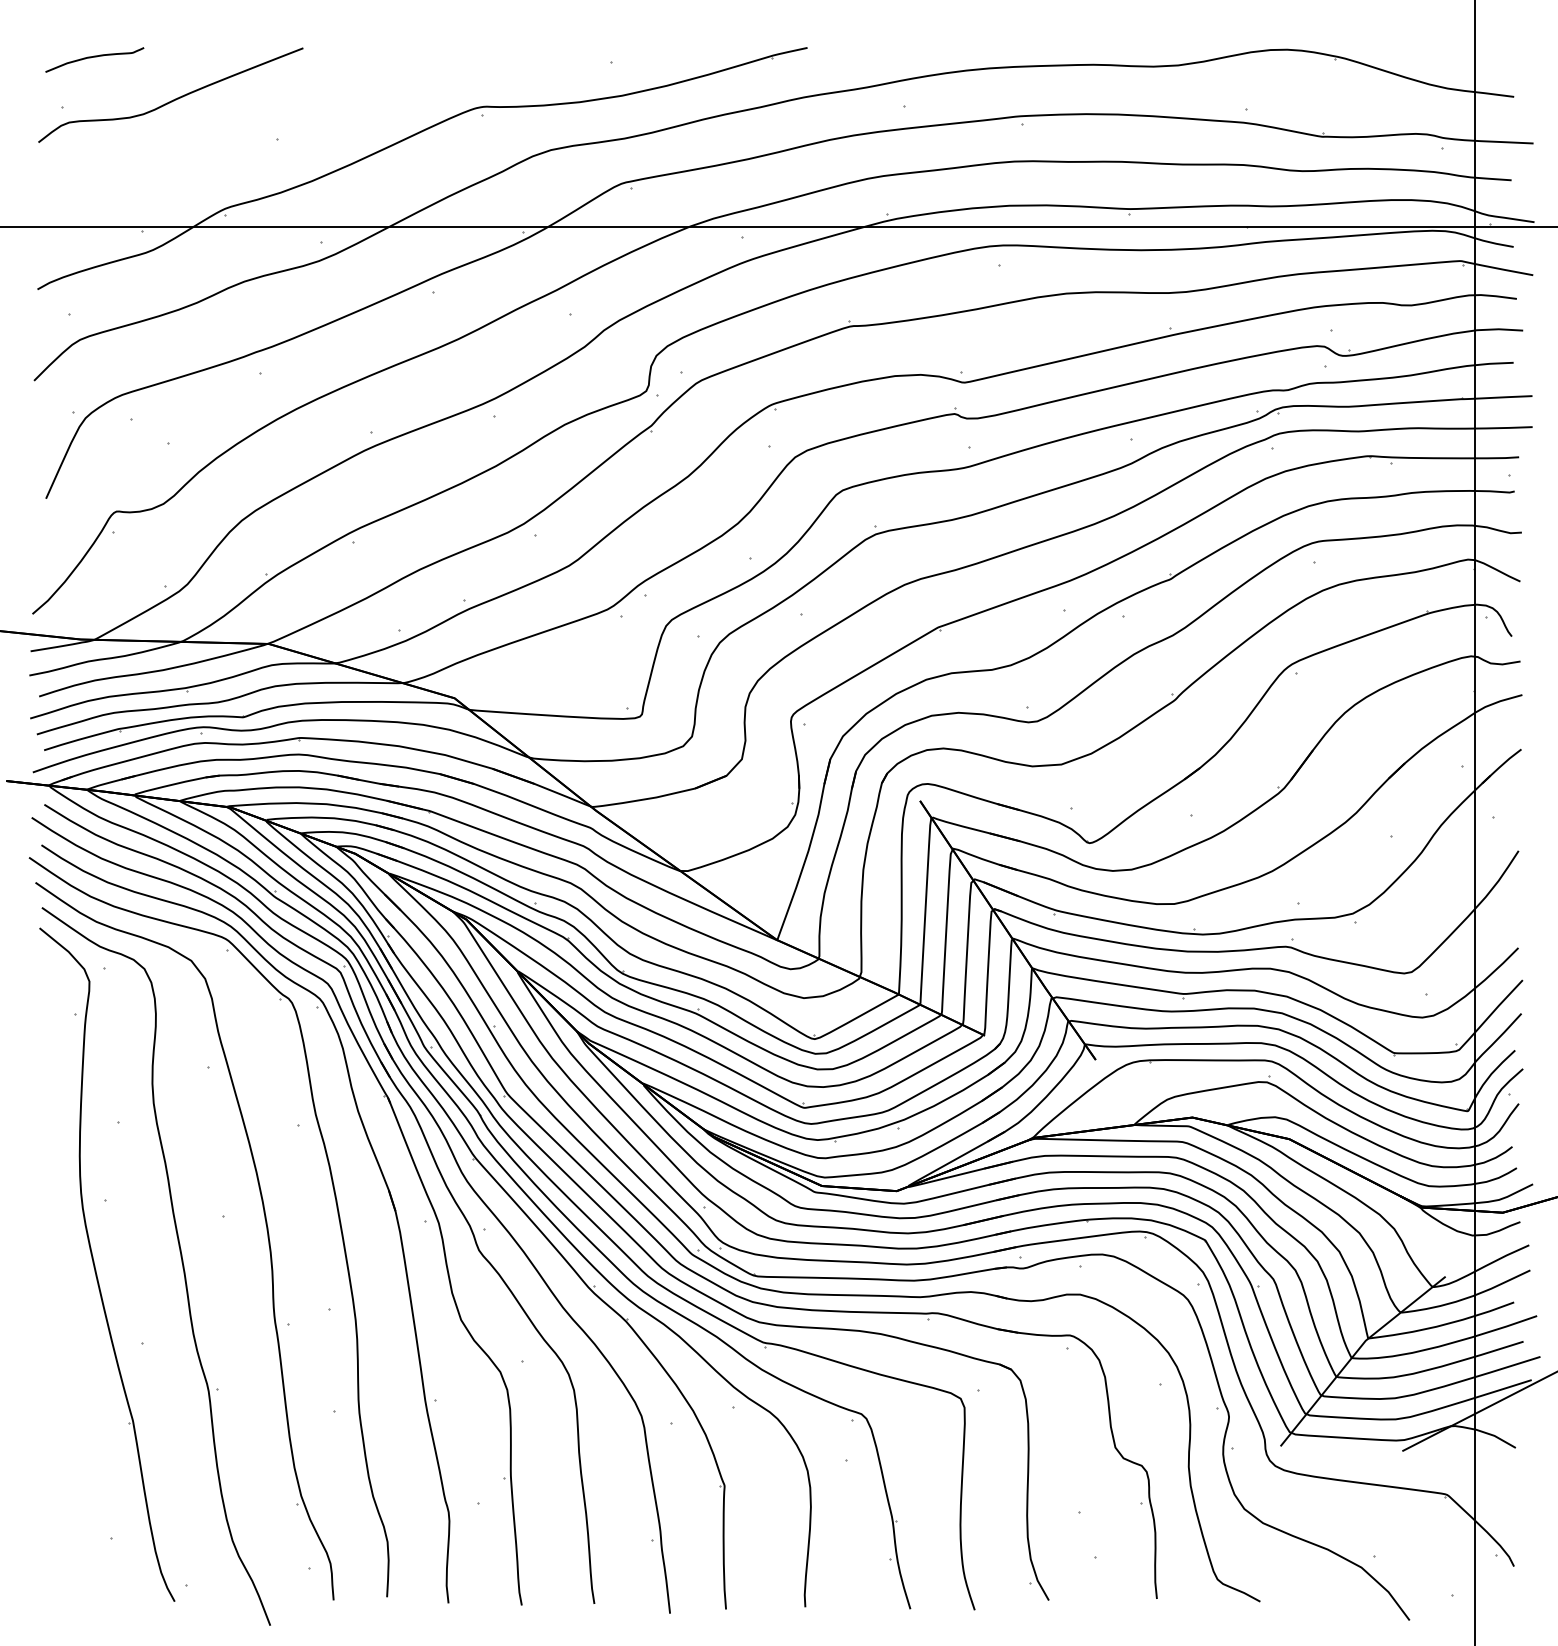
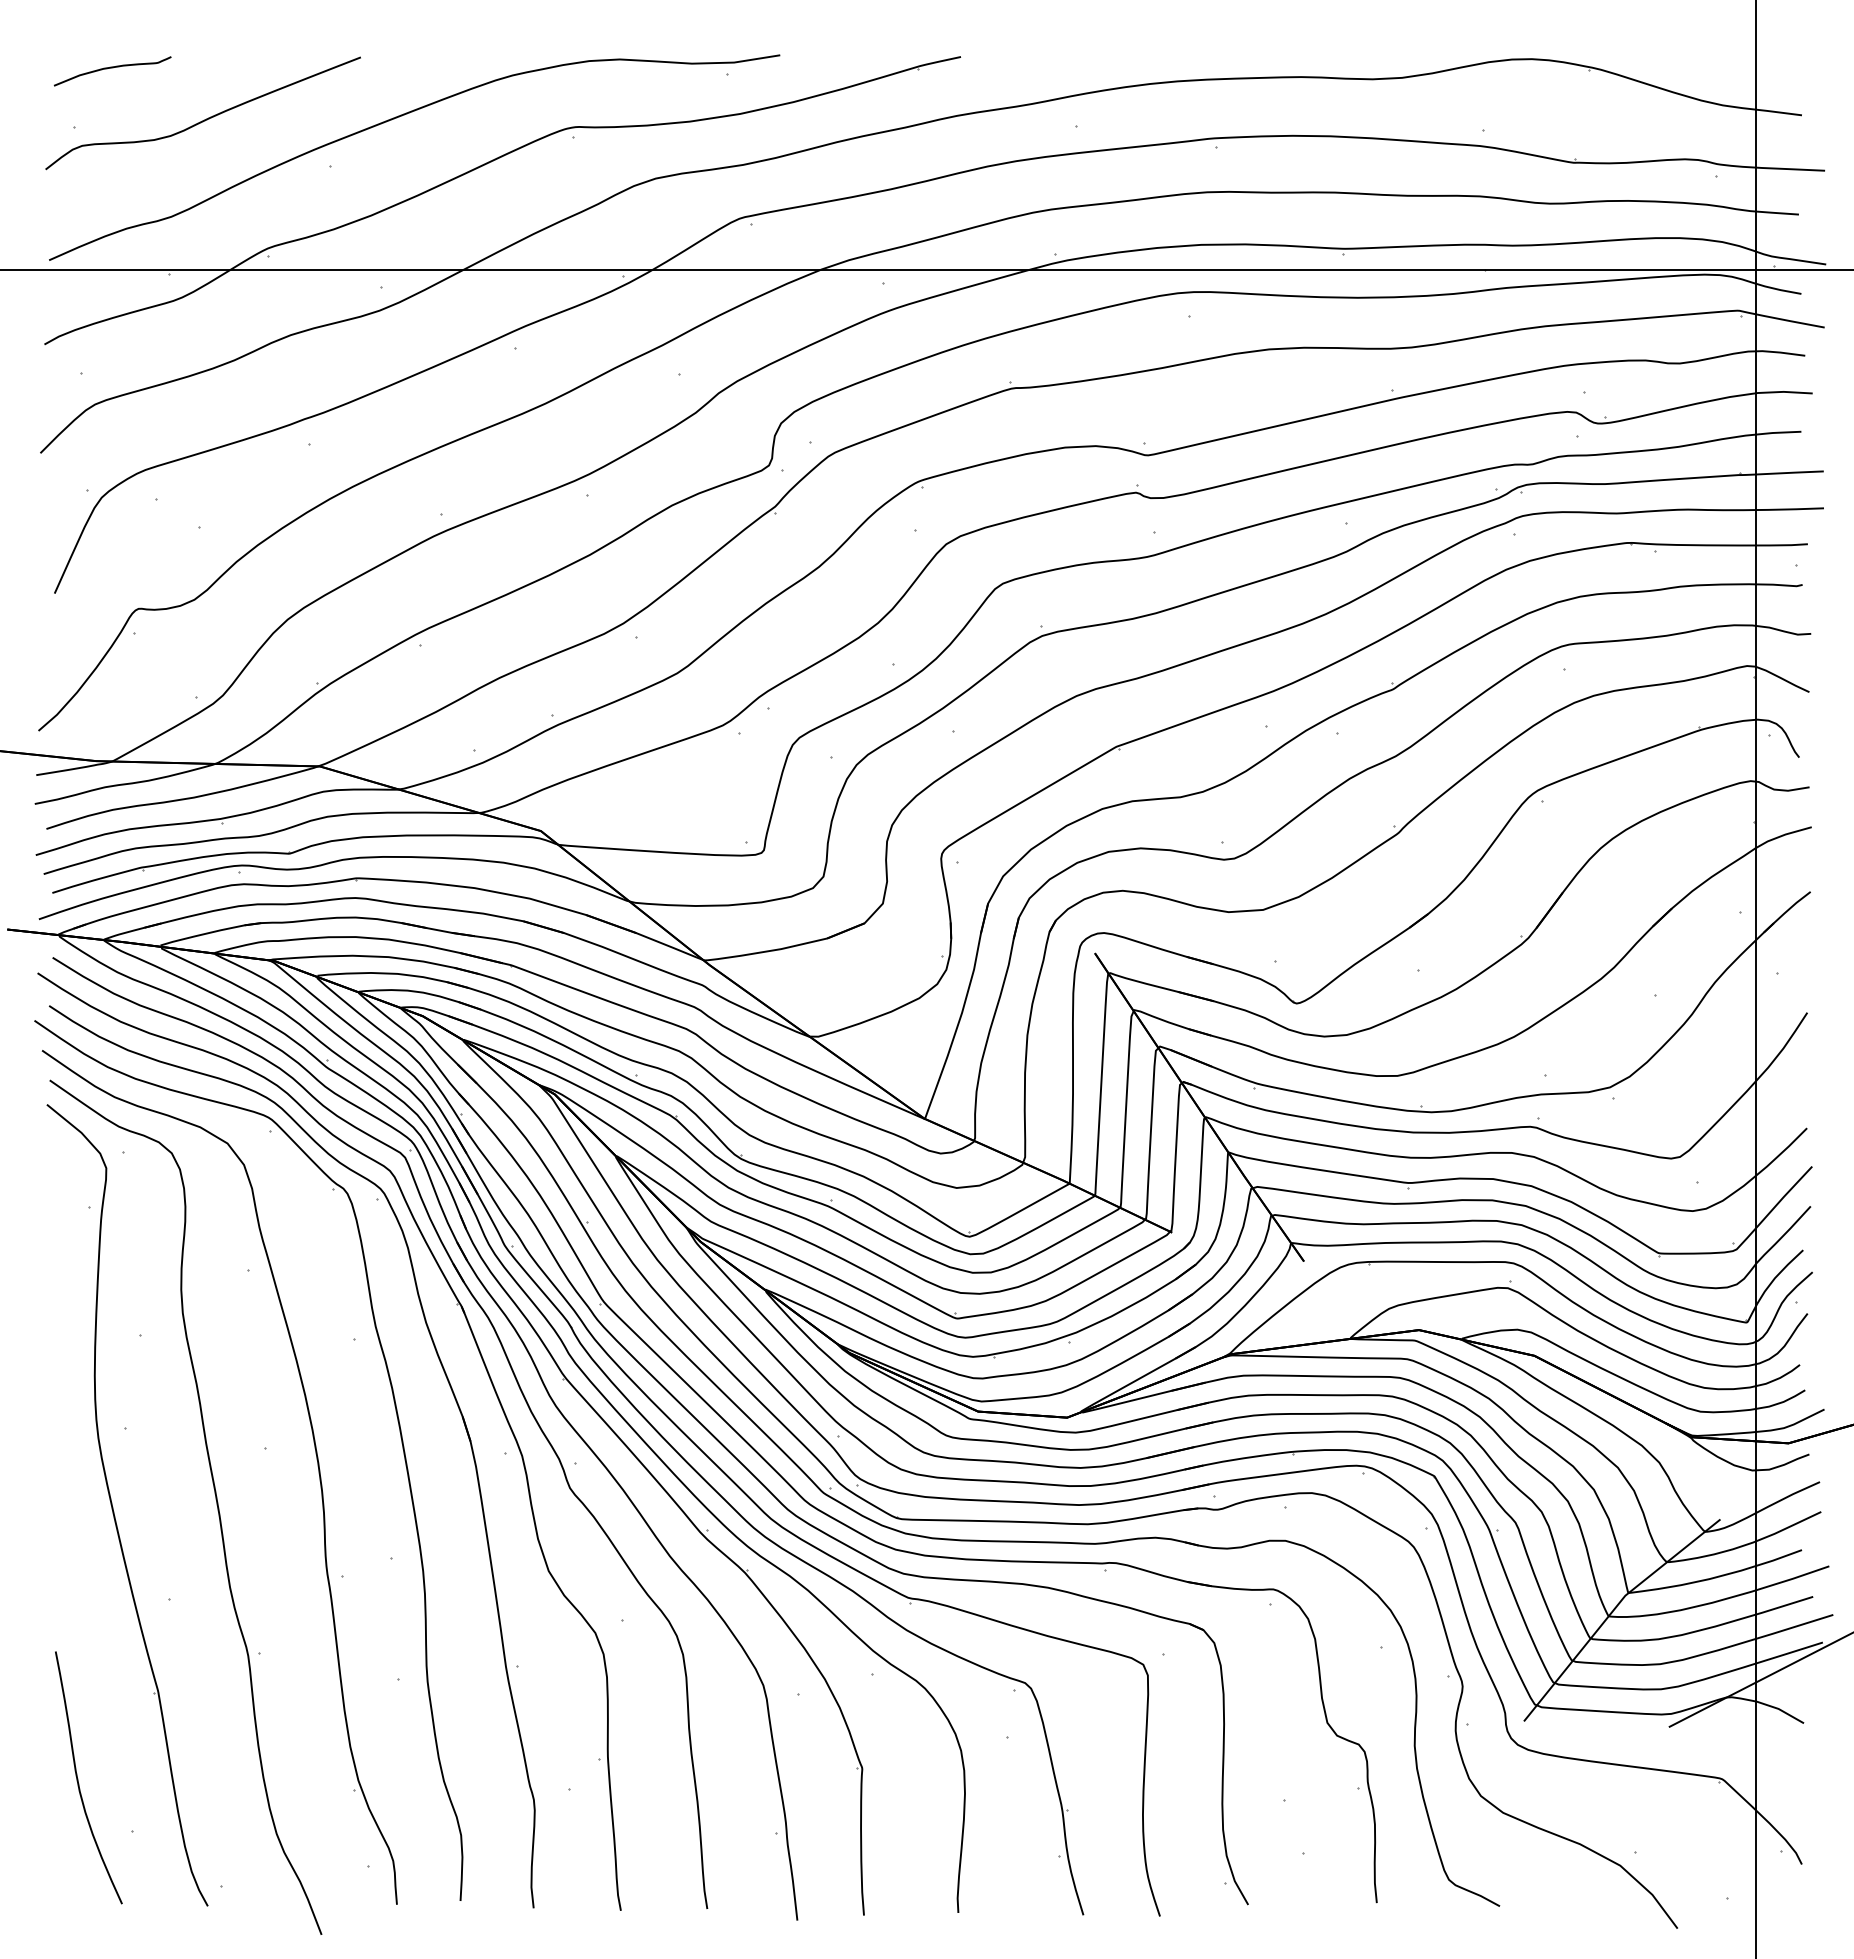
curve: (338, 97) -> (402, 116), added
curve: (66, 1494) -> (78, 1778), added

